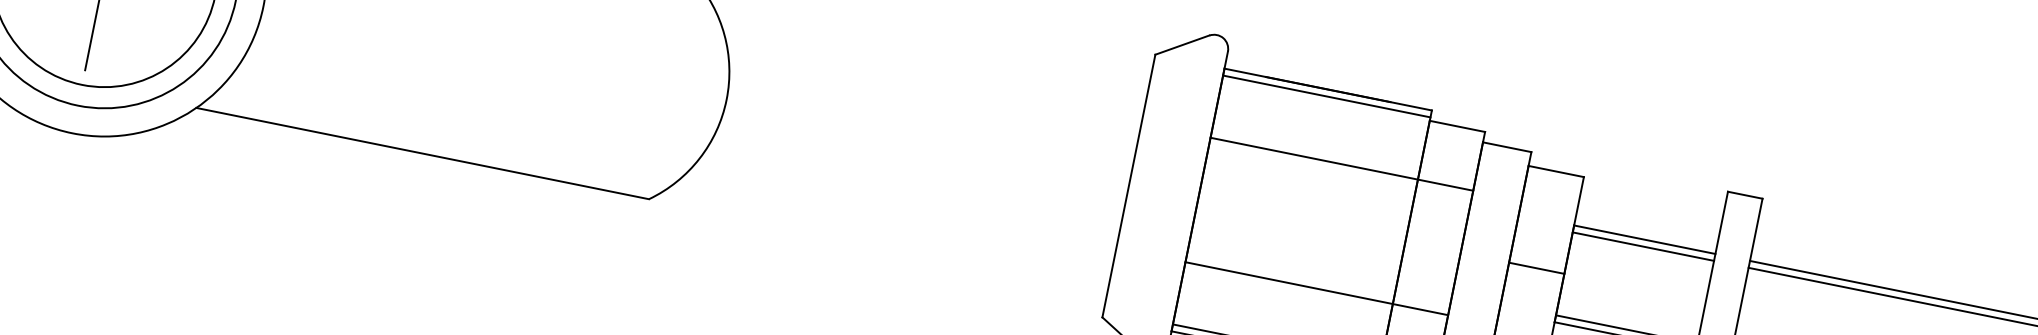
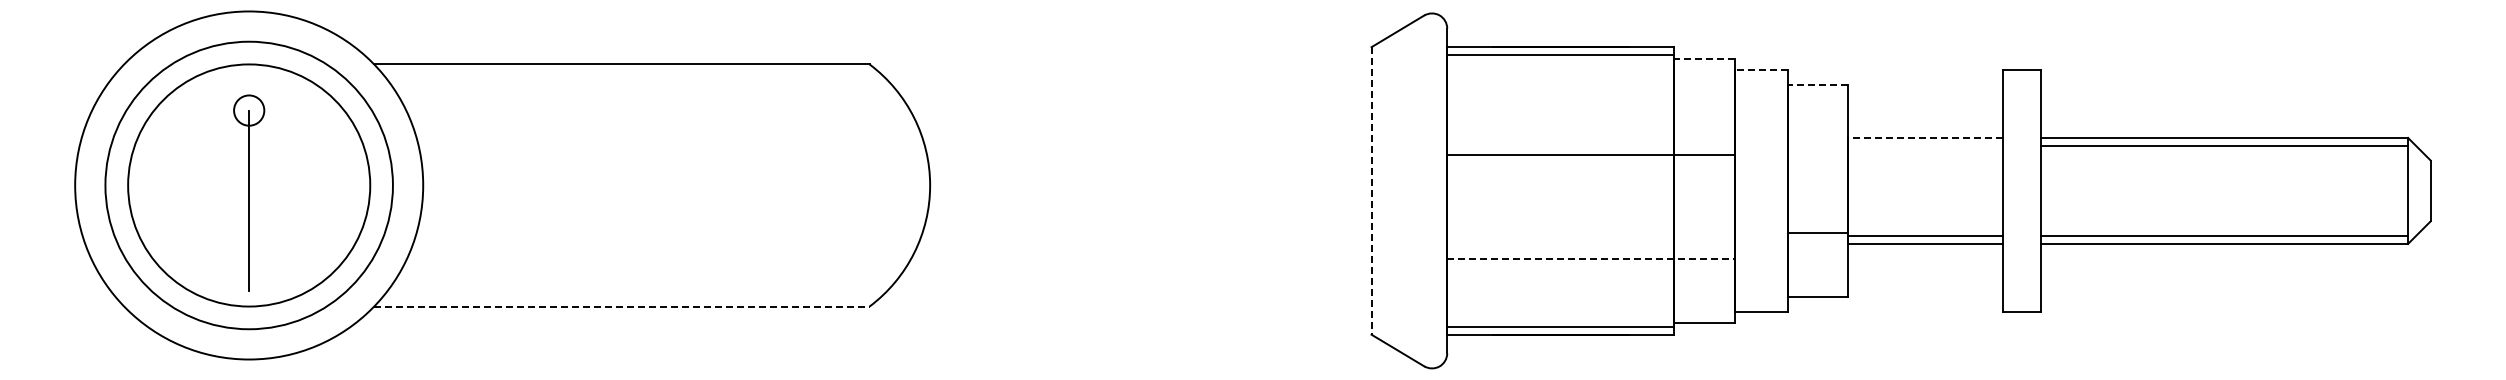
line: (1456, 126) -> (1703, 58), solid -> dashed
line: (1506, 146) -> (1760, 69), solid -> dashed
line: (422, 153) -> (621, 306), solid -> dashed
line: (1341, 163) -> (1590, 154), moved
line: (1555, 171) -> (1817, 85), solid -> dashed
line: (1128, 185) -> (1371, 190), solid -> dashed
line: (1644, 239) -> (1925, 137), solid -> dashed
line: (1643, 246) -> (1925, 145), removed
line: (1536, 267) -> (1817, 232), moved
line: (1316, 289) -> (1590, 259), solid -> dashed

